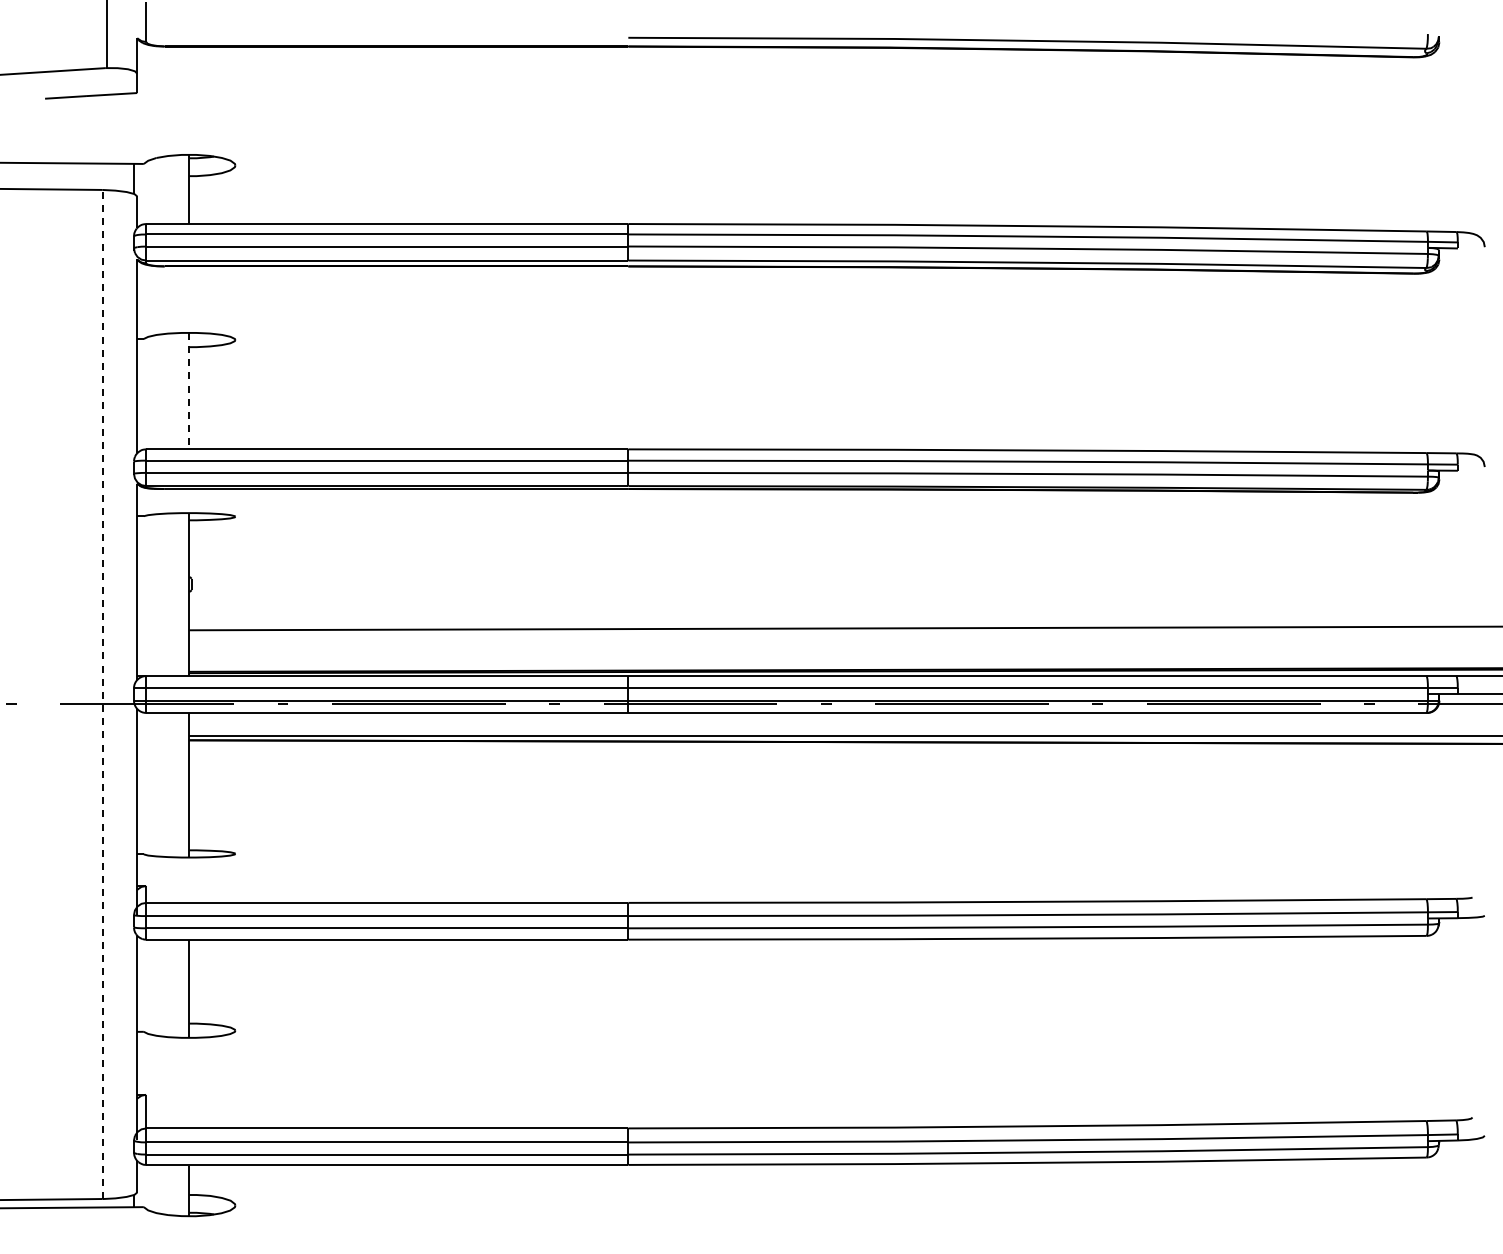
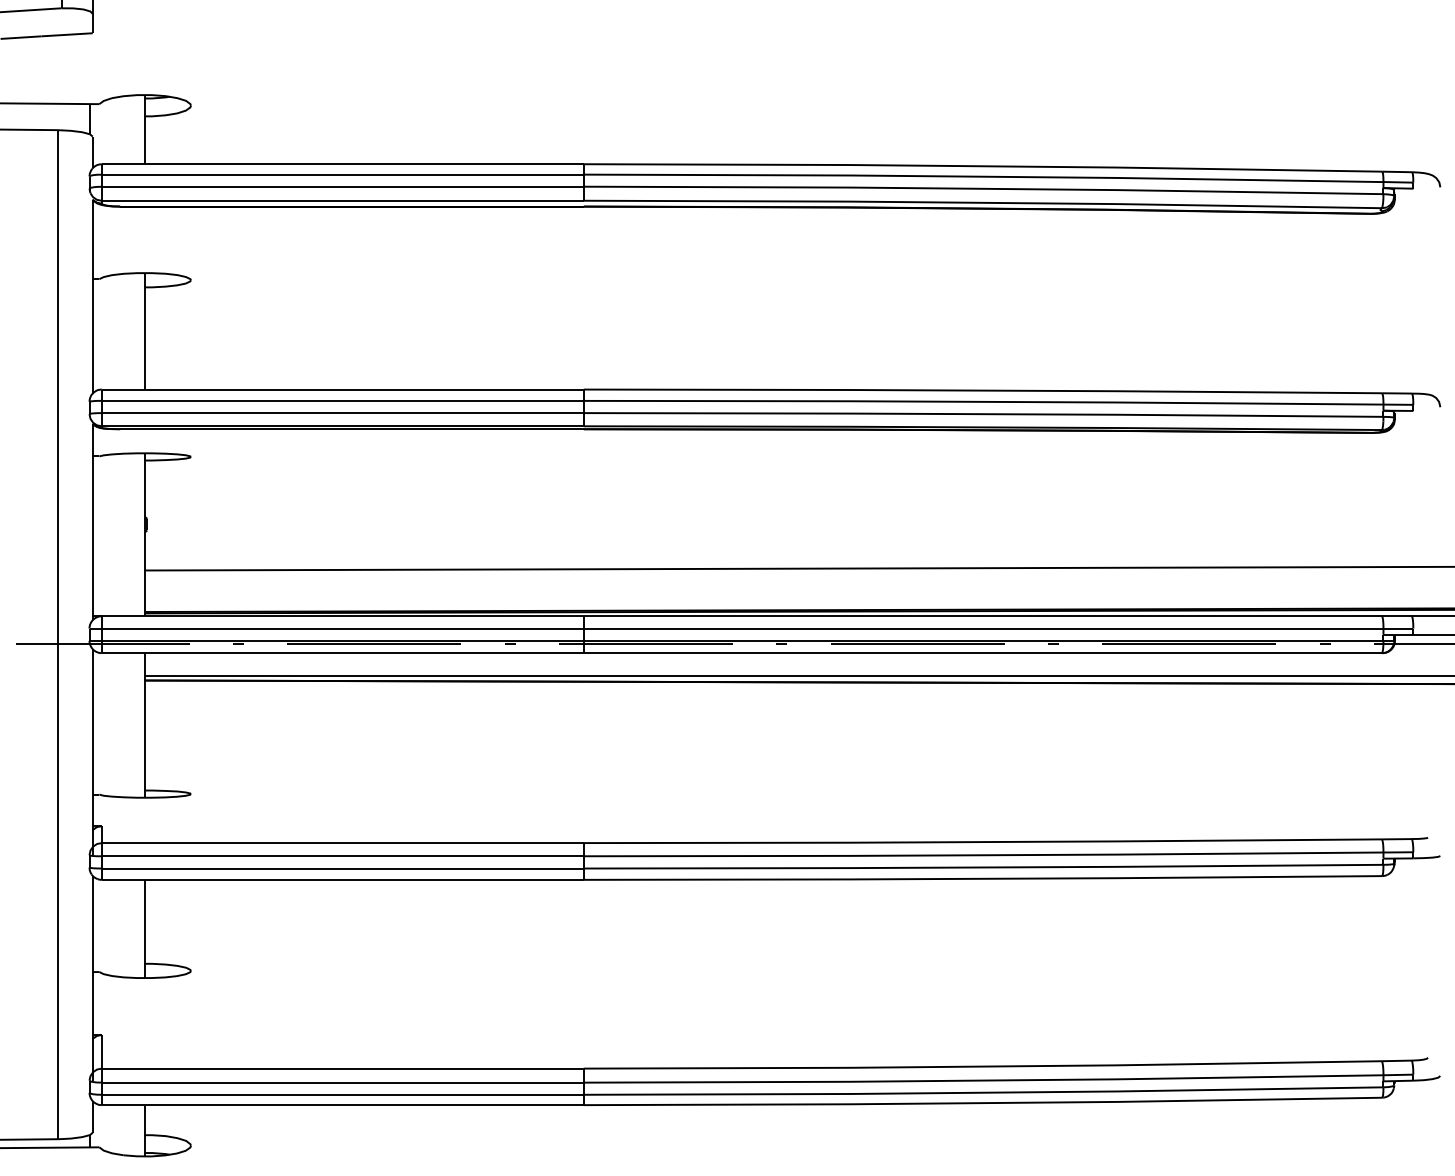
line: (189, 391) -> (145, 331), dashed -> solid
line: (102, 694) -> (58, 634), dashed -> solid

